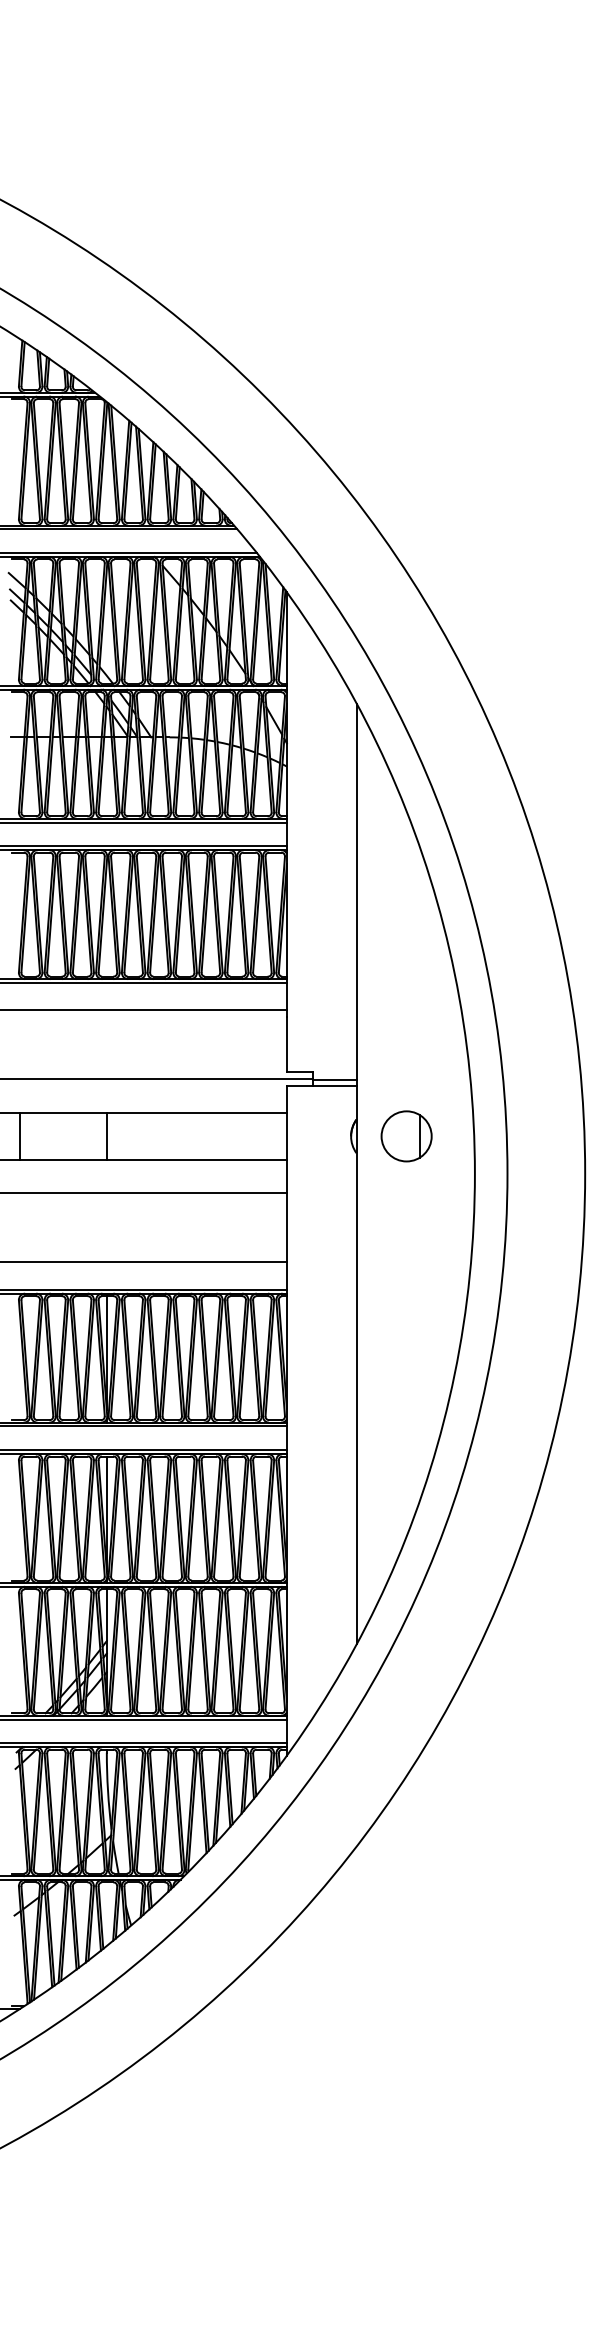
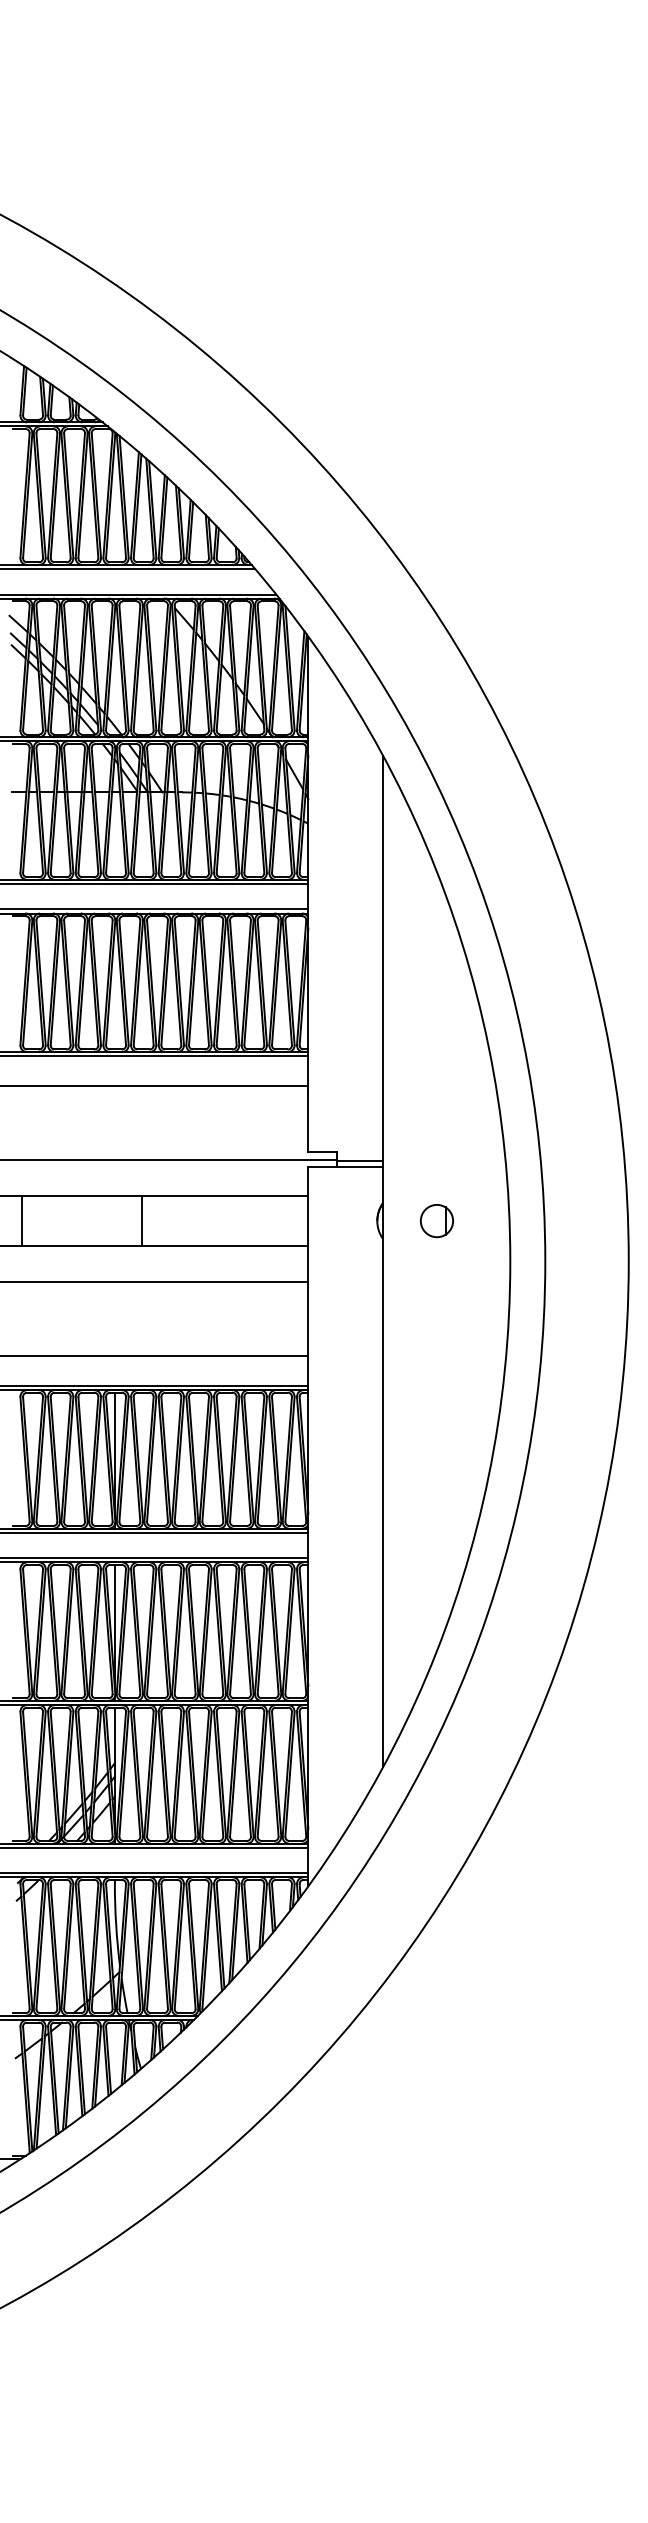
part: (406, 1135) -> (436, 1220), size x0.6
line: (106, 1136) -> (141, 1221), moved

